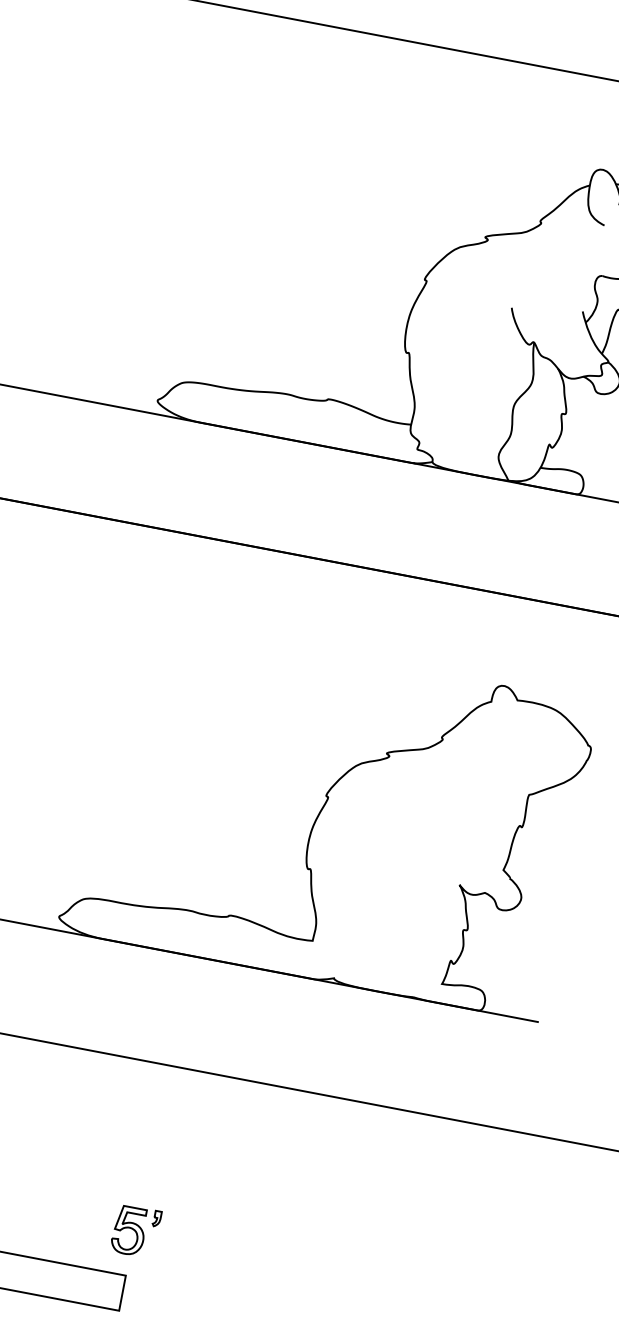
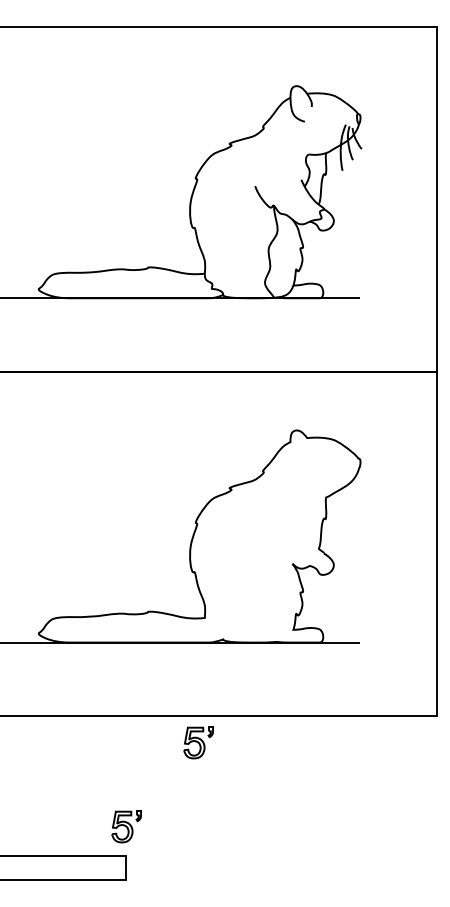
part: (267, 1125) -> (198, 742), added

